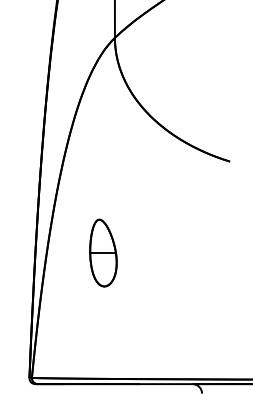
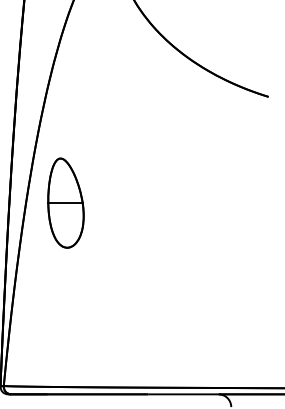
part: (103, 252) -> (66, 202), moved

